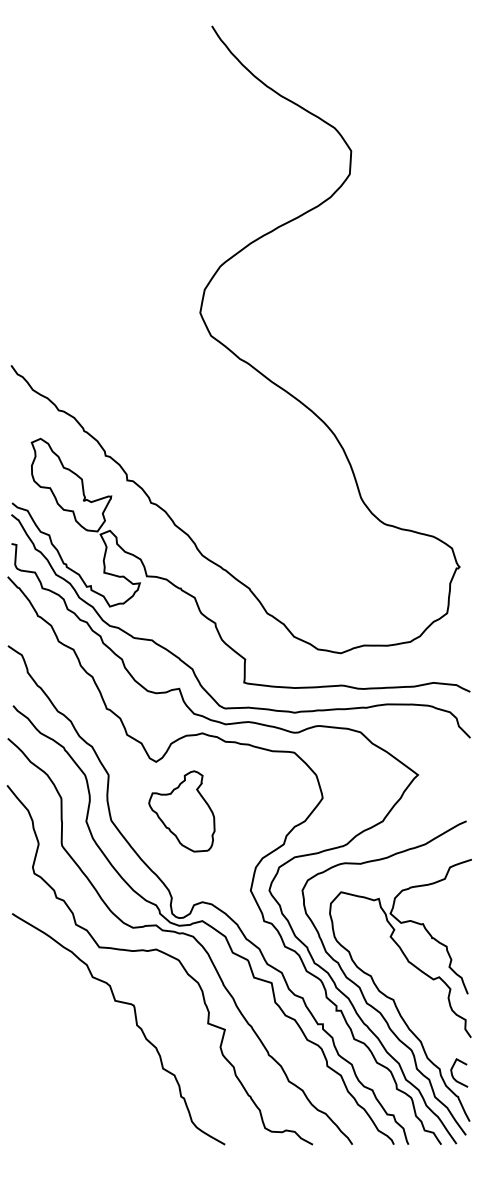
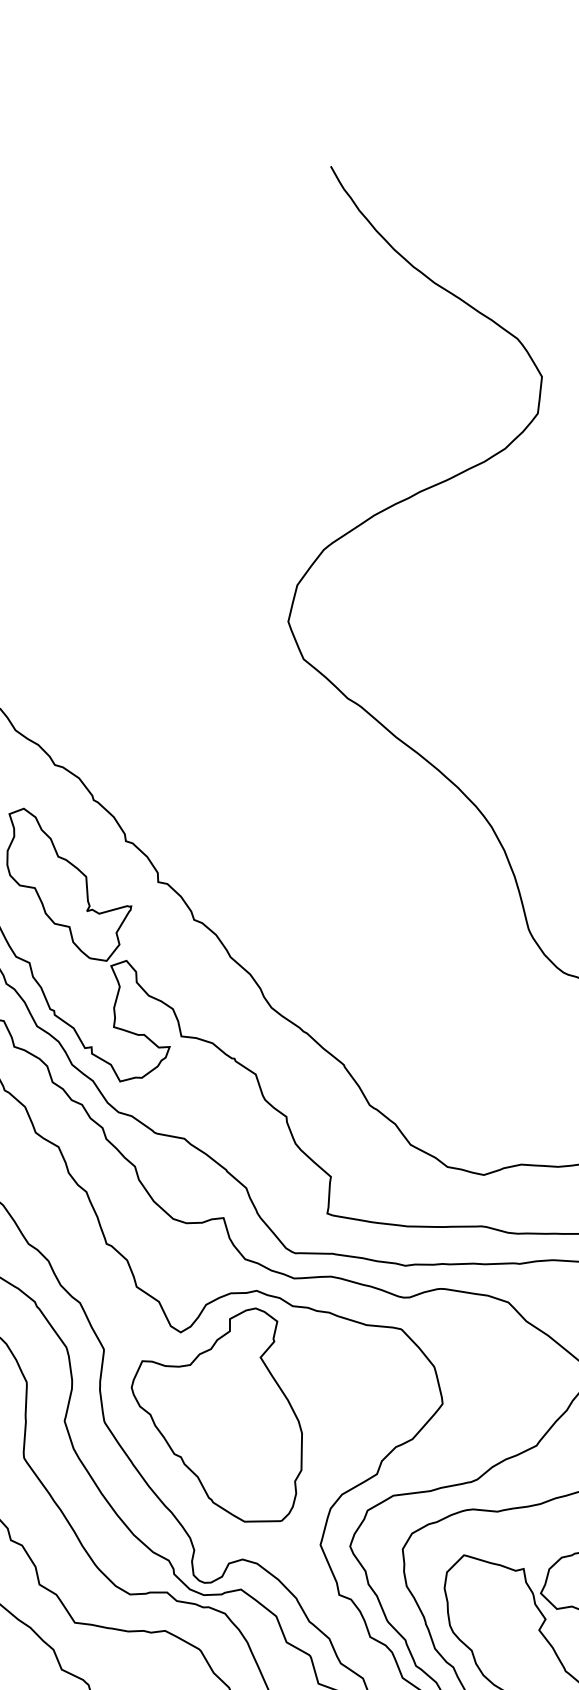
part: (181, 811) -> (216, 1413), size x1.67

